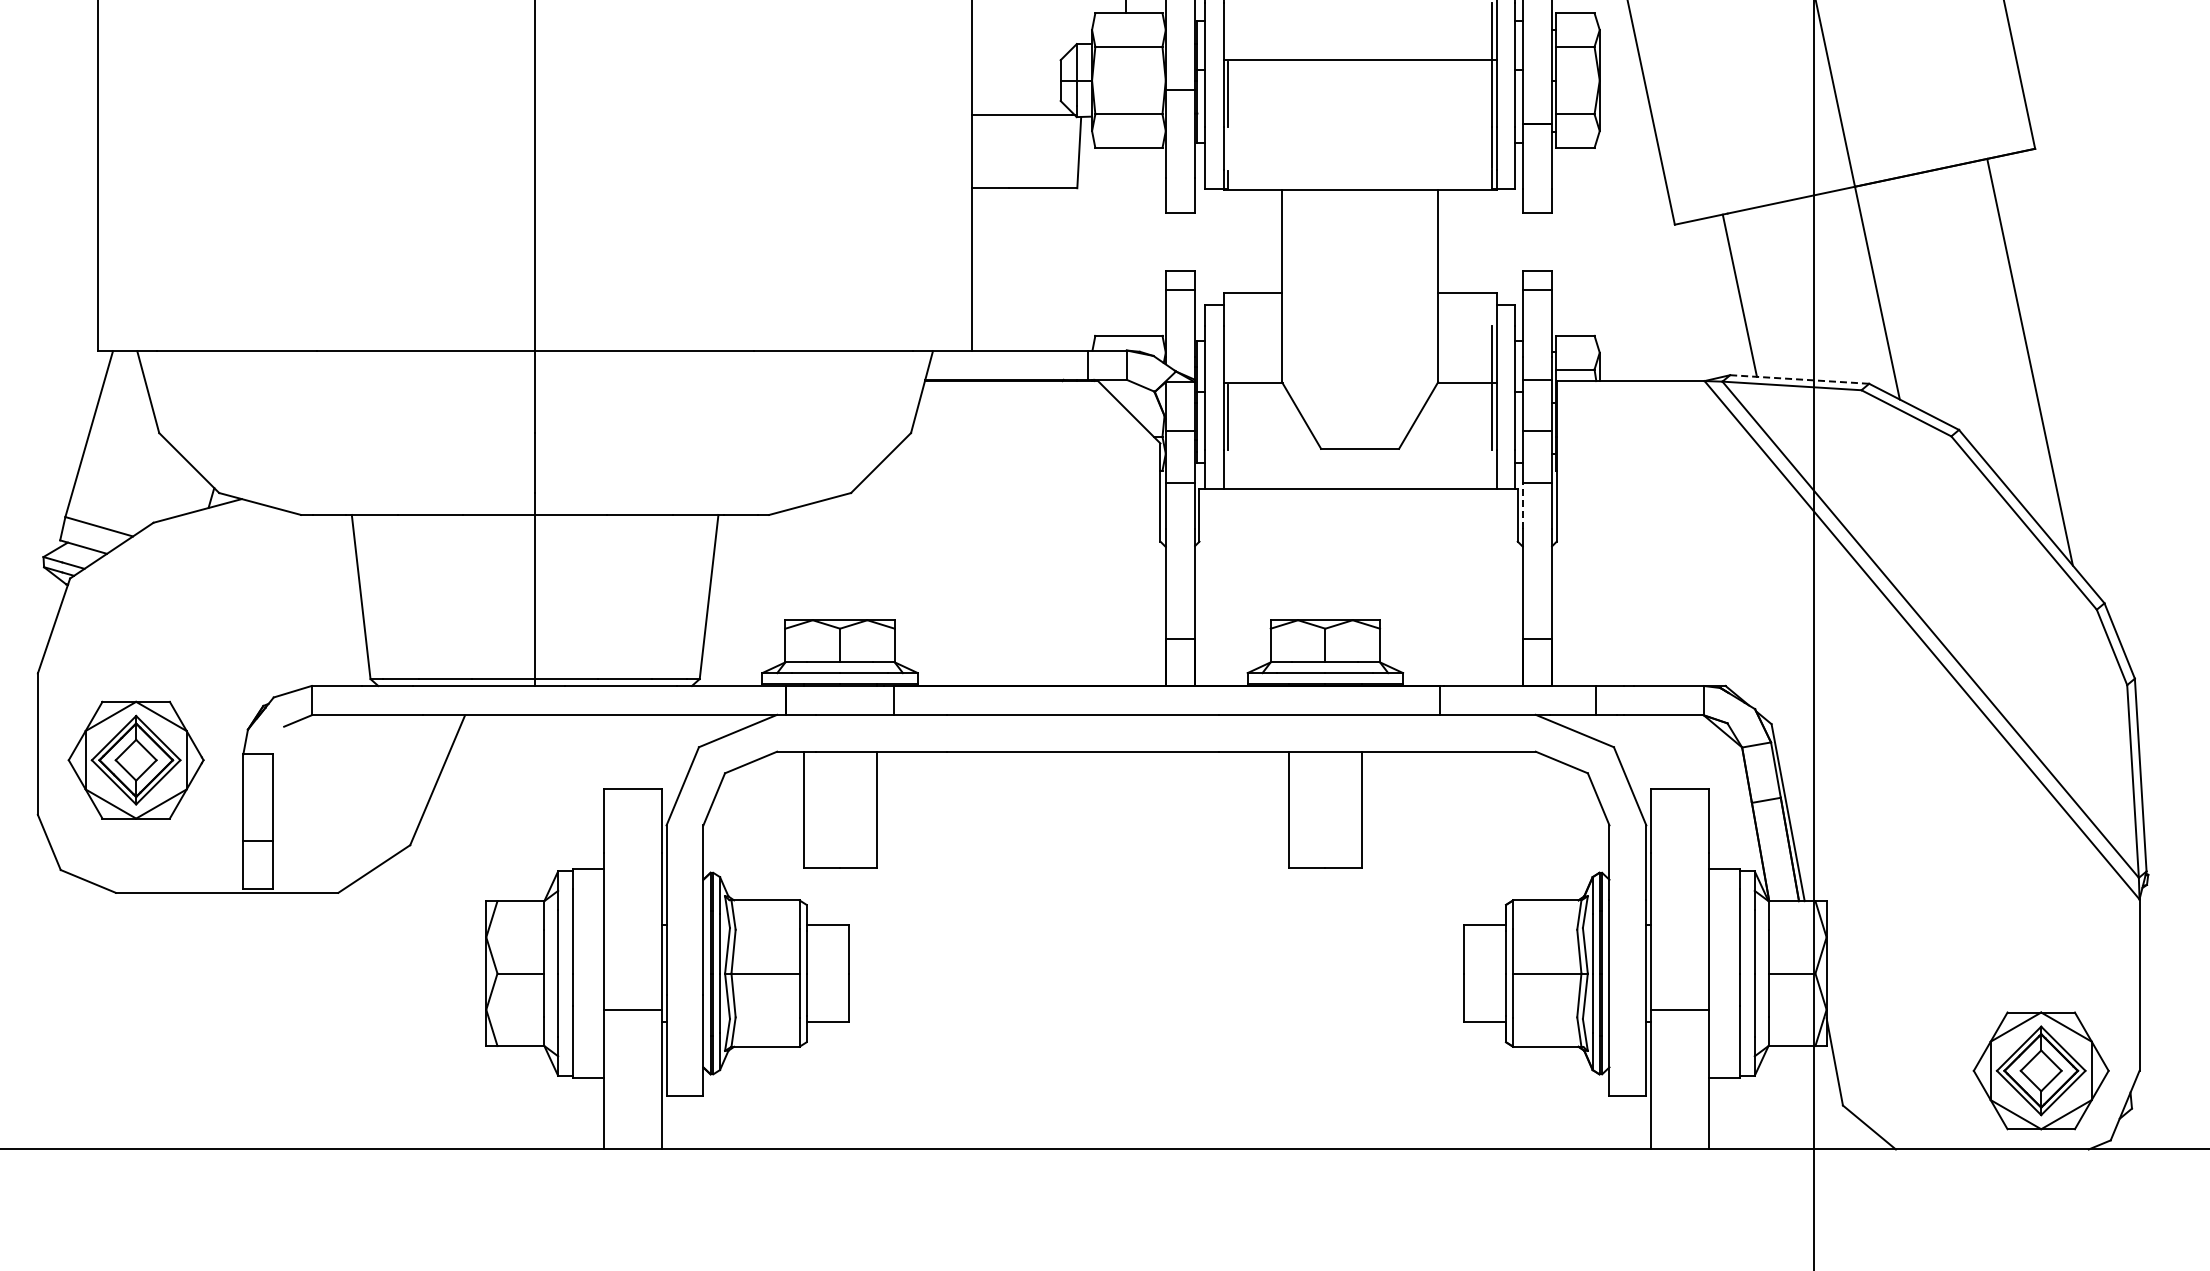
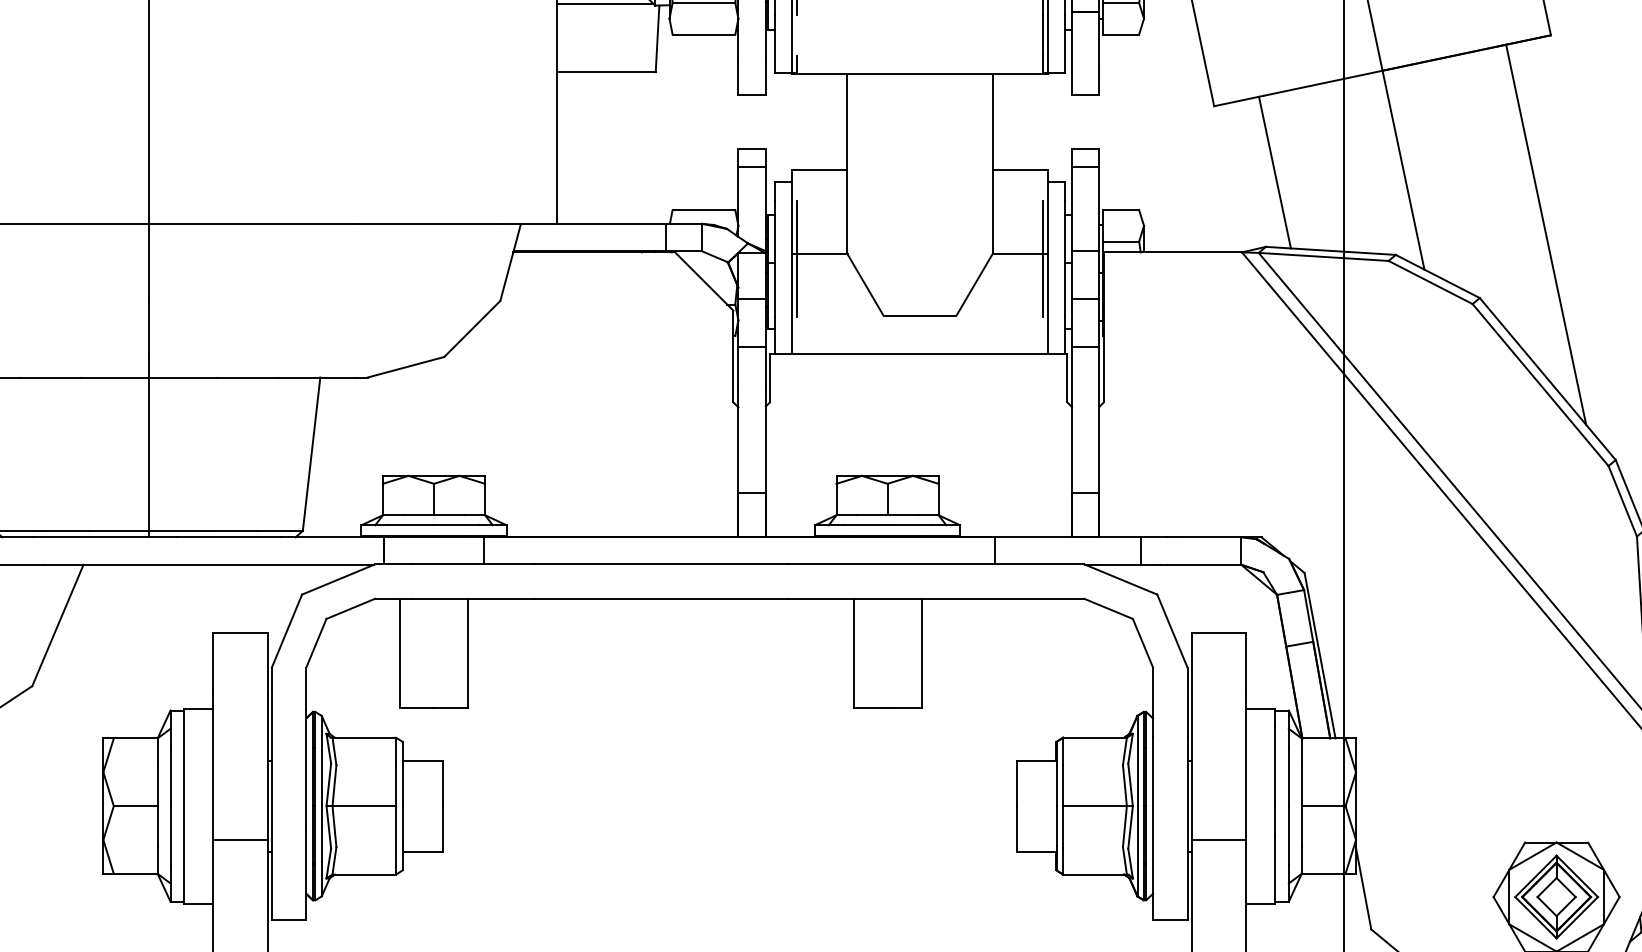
line: (1228, 354) -> (797, 227), added
line: (1799, 379) -> (1330, 250), dashed -> solid
line: (1522, 505) -> (1071, 368), dashed -> solid

